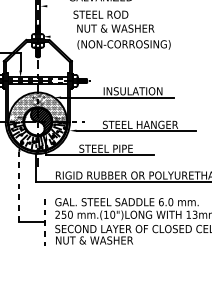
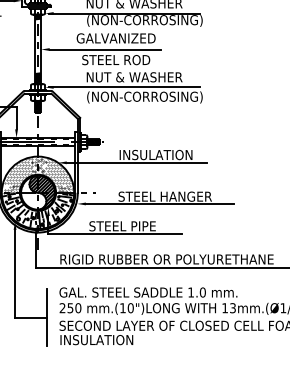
line: (92, 6) -> (105, 49), added
line: (107, 36) -> (124, 87), added
line: (19, 186) -> (15, 273), dashed -> solid
text: (161, 202) -> (191, 292), 6.0 -> 1.0
line: (45, 222) -> (47, 317), dashed -> solid
text: (94, 240) -> (108, 340), NUT & WASHER -> INSULATION

